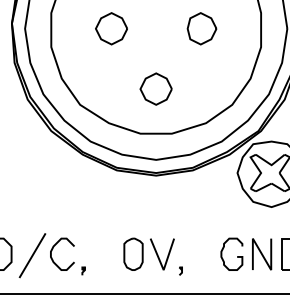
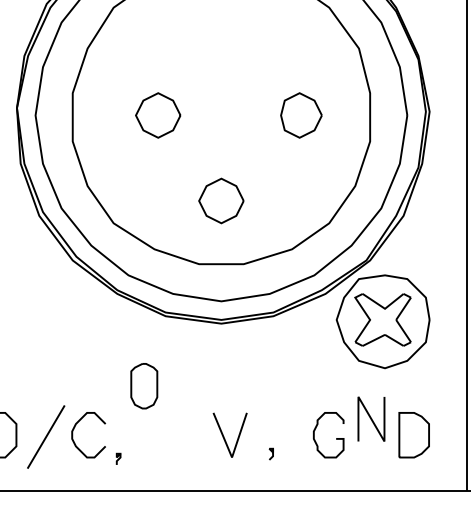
part: (202, 28) -> (301, 115), moved
curve: (262, 253) -> (371, 418), moved
part: (133, 254) -> (144, 386), moved
curve: (180, 270) -> (271, 452), moved

